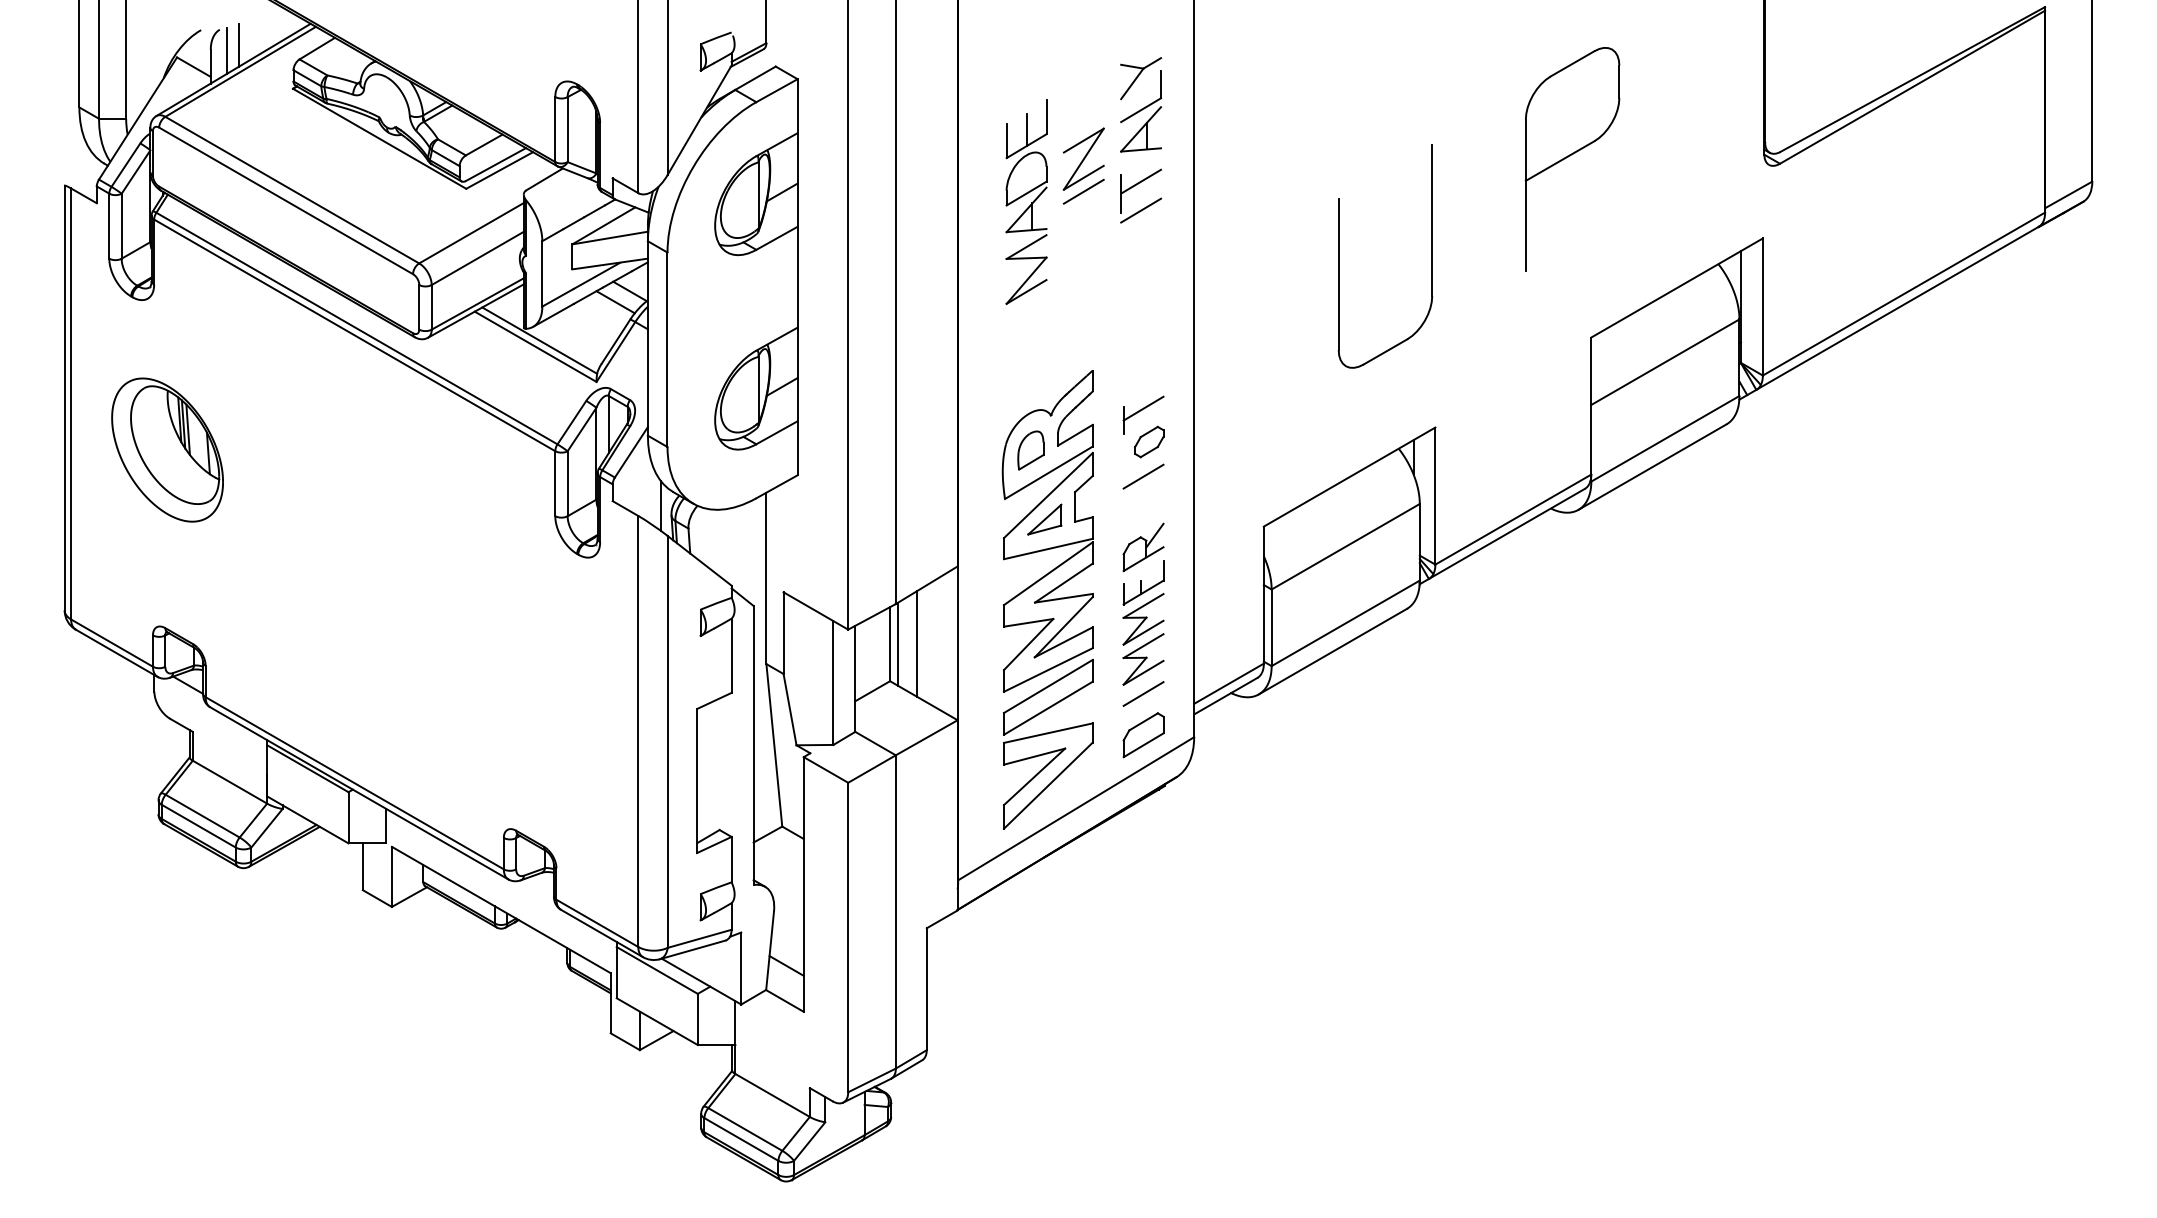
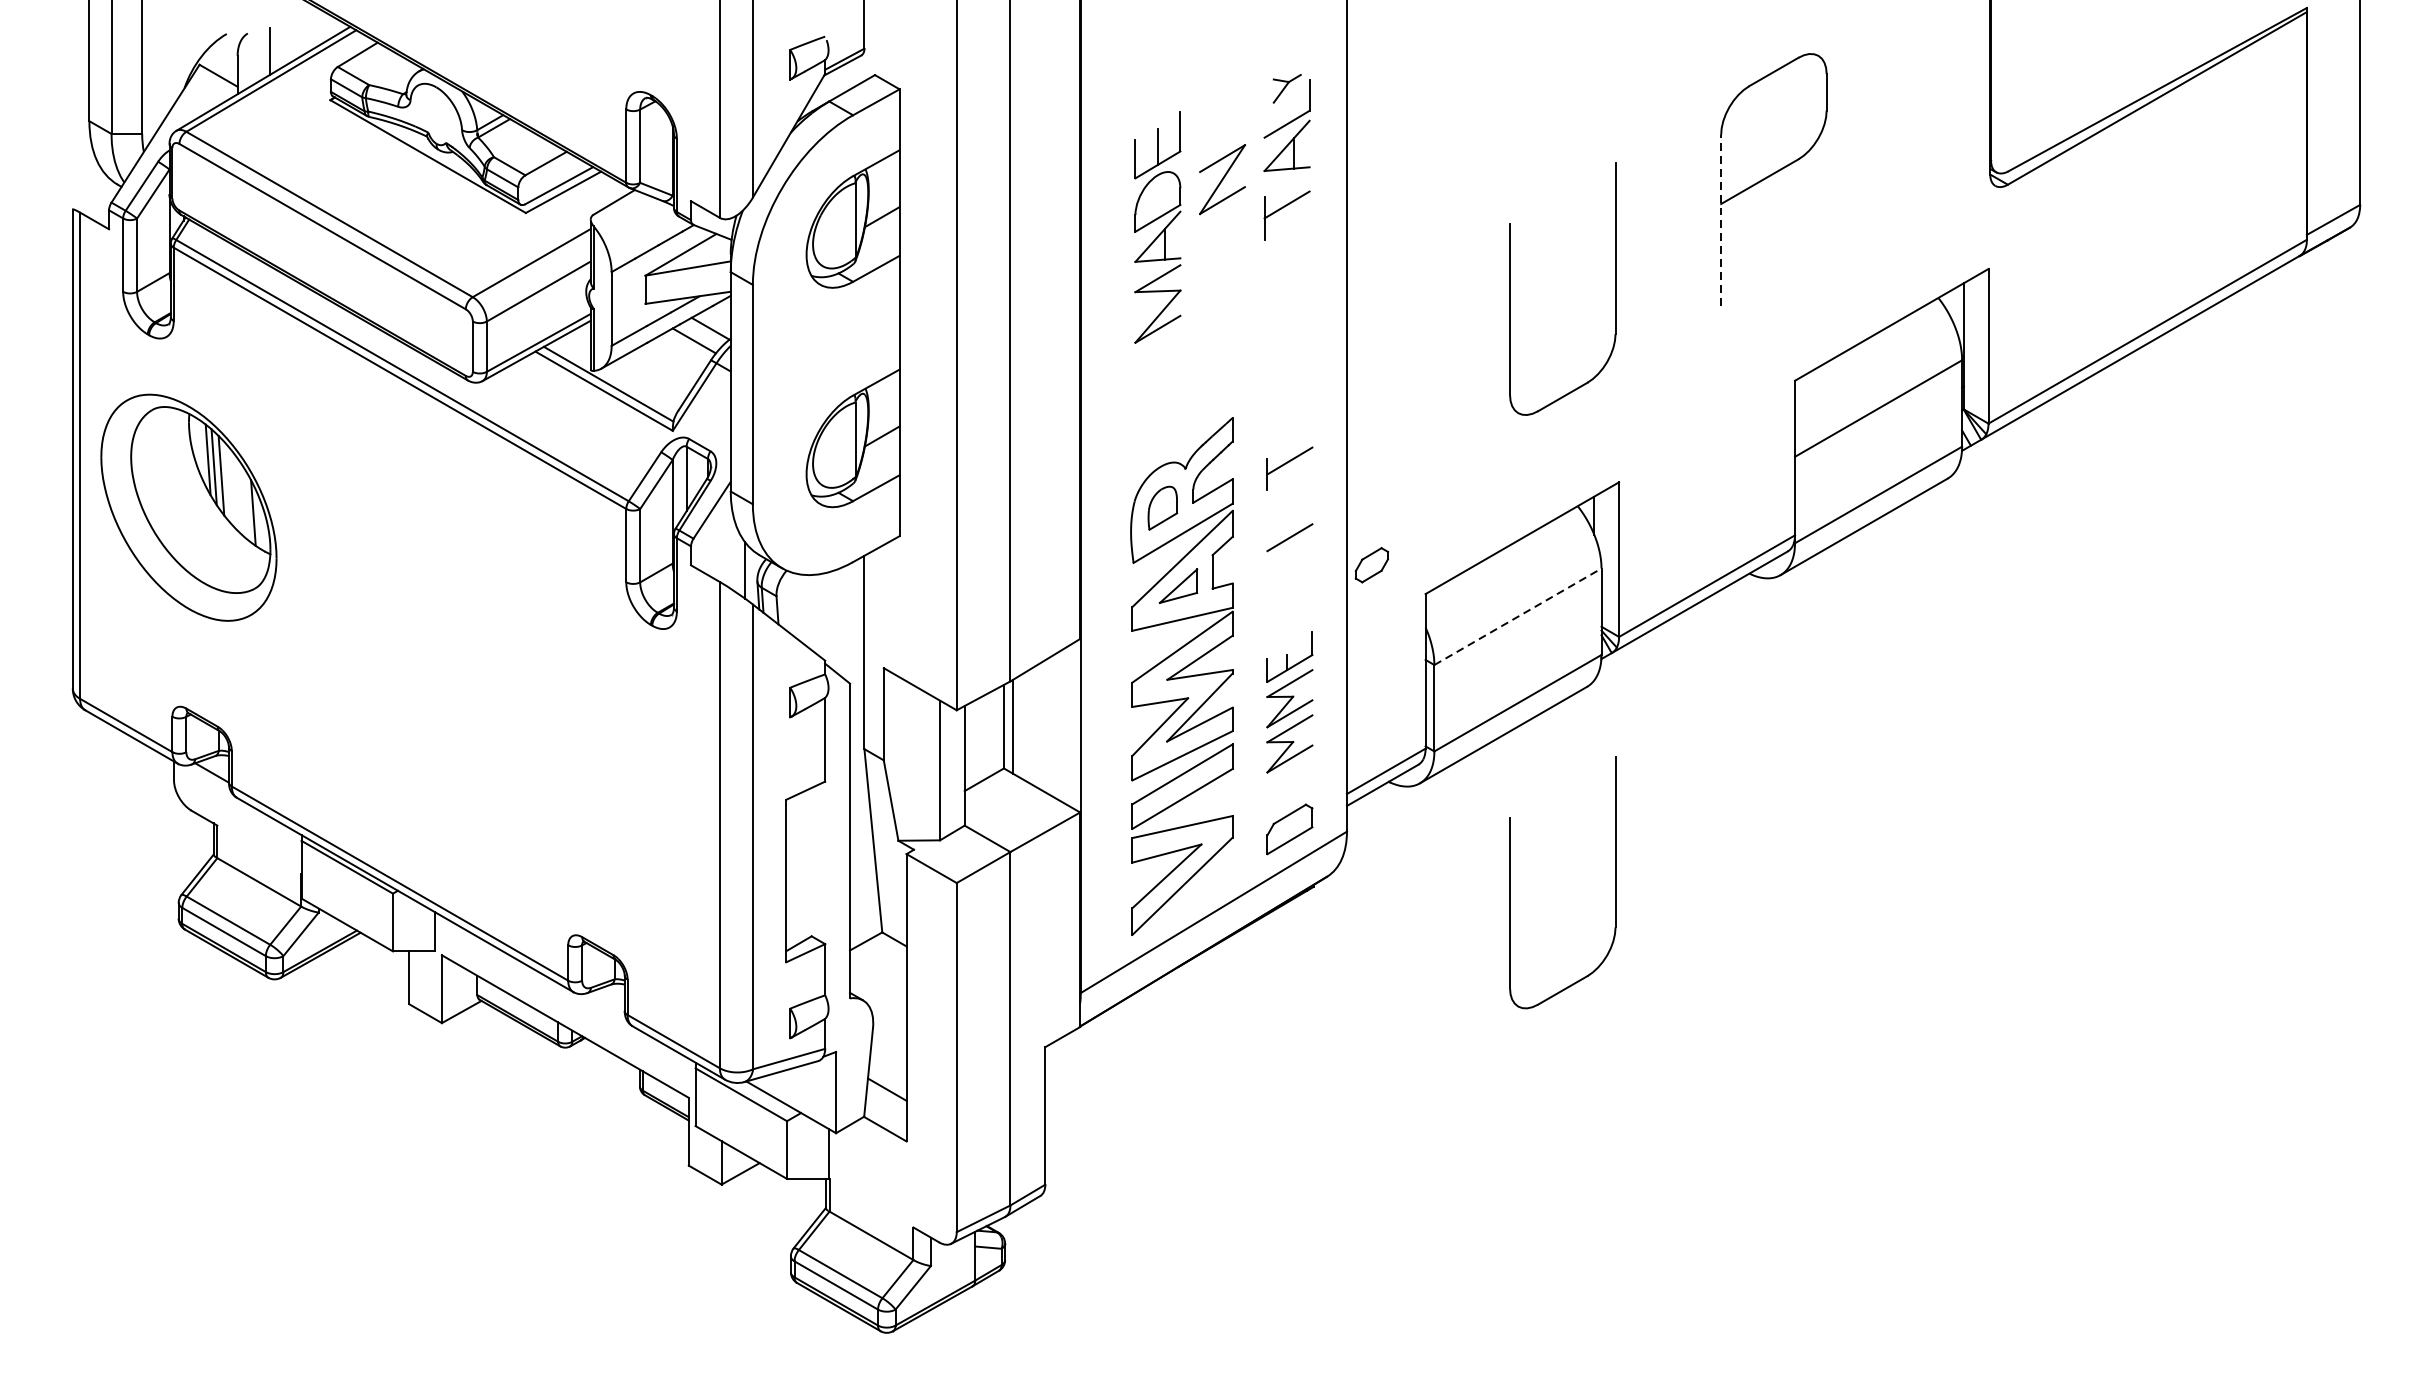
line: (226, 50) -> (255, 56), removed
part: (1141, 78) -> (1287, 88), size x0.6
line: (1083, 191) -> (1222, 216), removed
line: (1525, 195) -> (1720, 220), solid -> dashed
line: (1141, 210) -> (1287, 237), removed
part: (1149, 441) -> (1372, 564), moved
part: (167, 449) -> (188, 507), size x1.4
line: (1345, 546) -> (1517, 616), solid -> dashed
part: (1143, 547) -> (1289, 617), removed
line: (916, 643) -> (1033, 725), removed
line: (1143, 693) -> (1289, 782), removed
part: (1339, 782) -> (1510, 882), added

